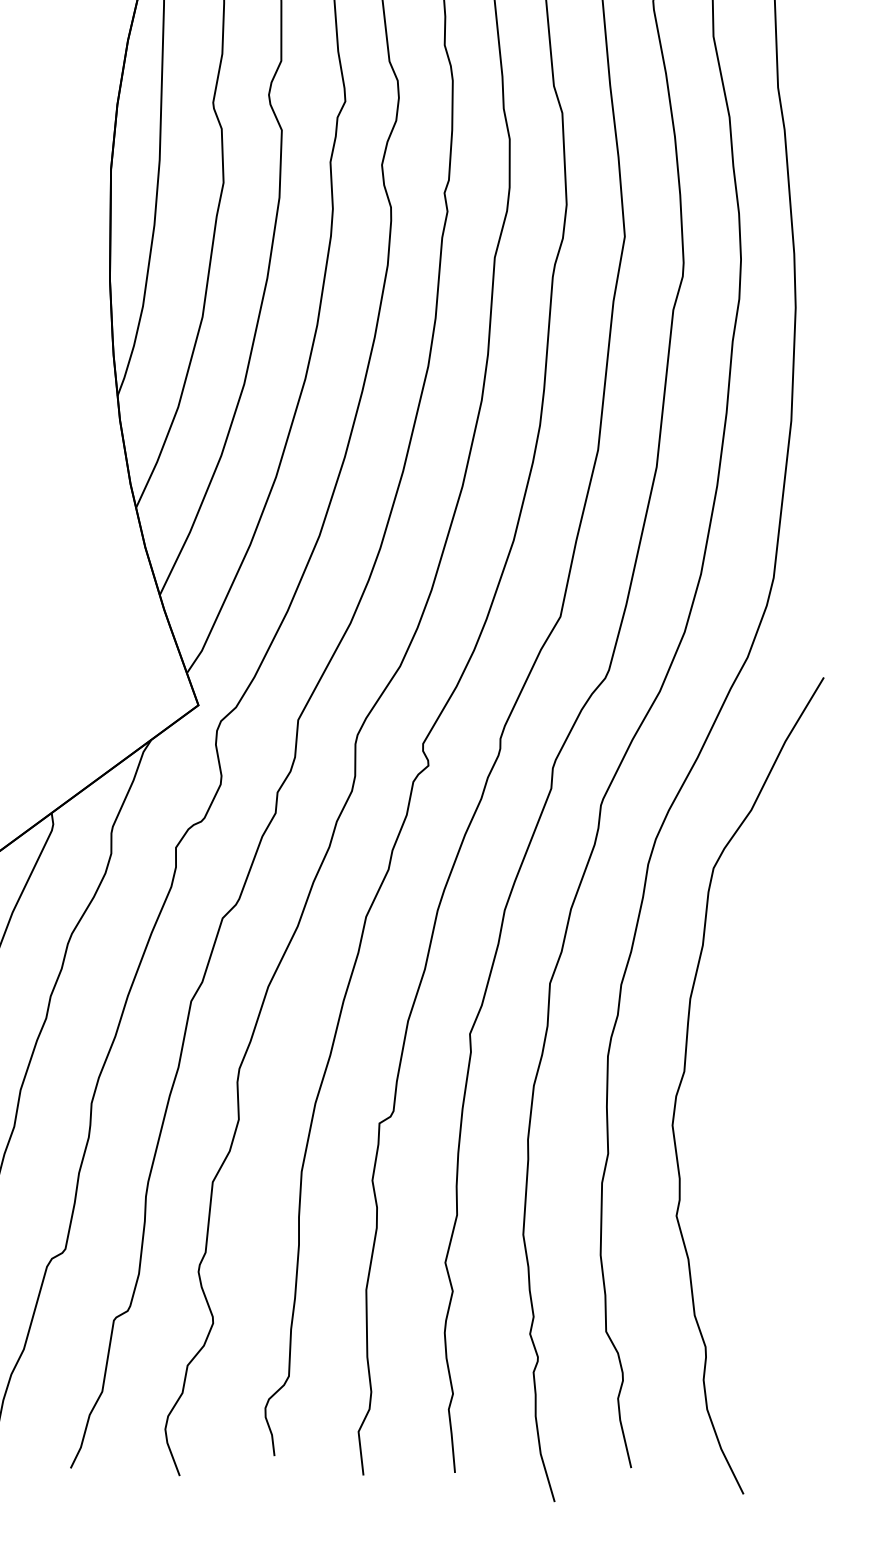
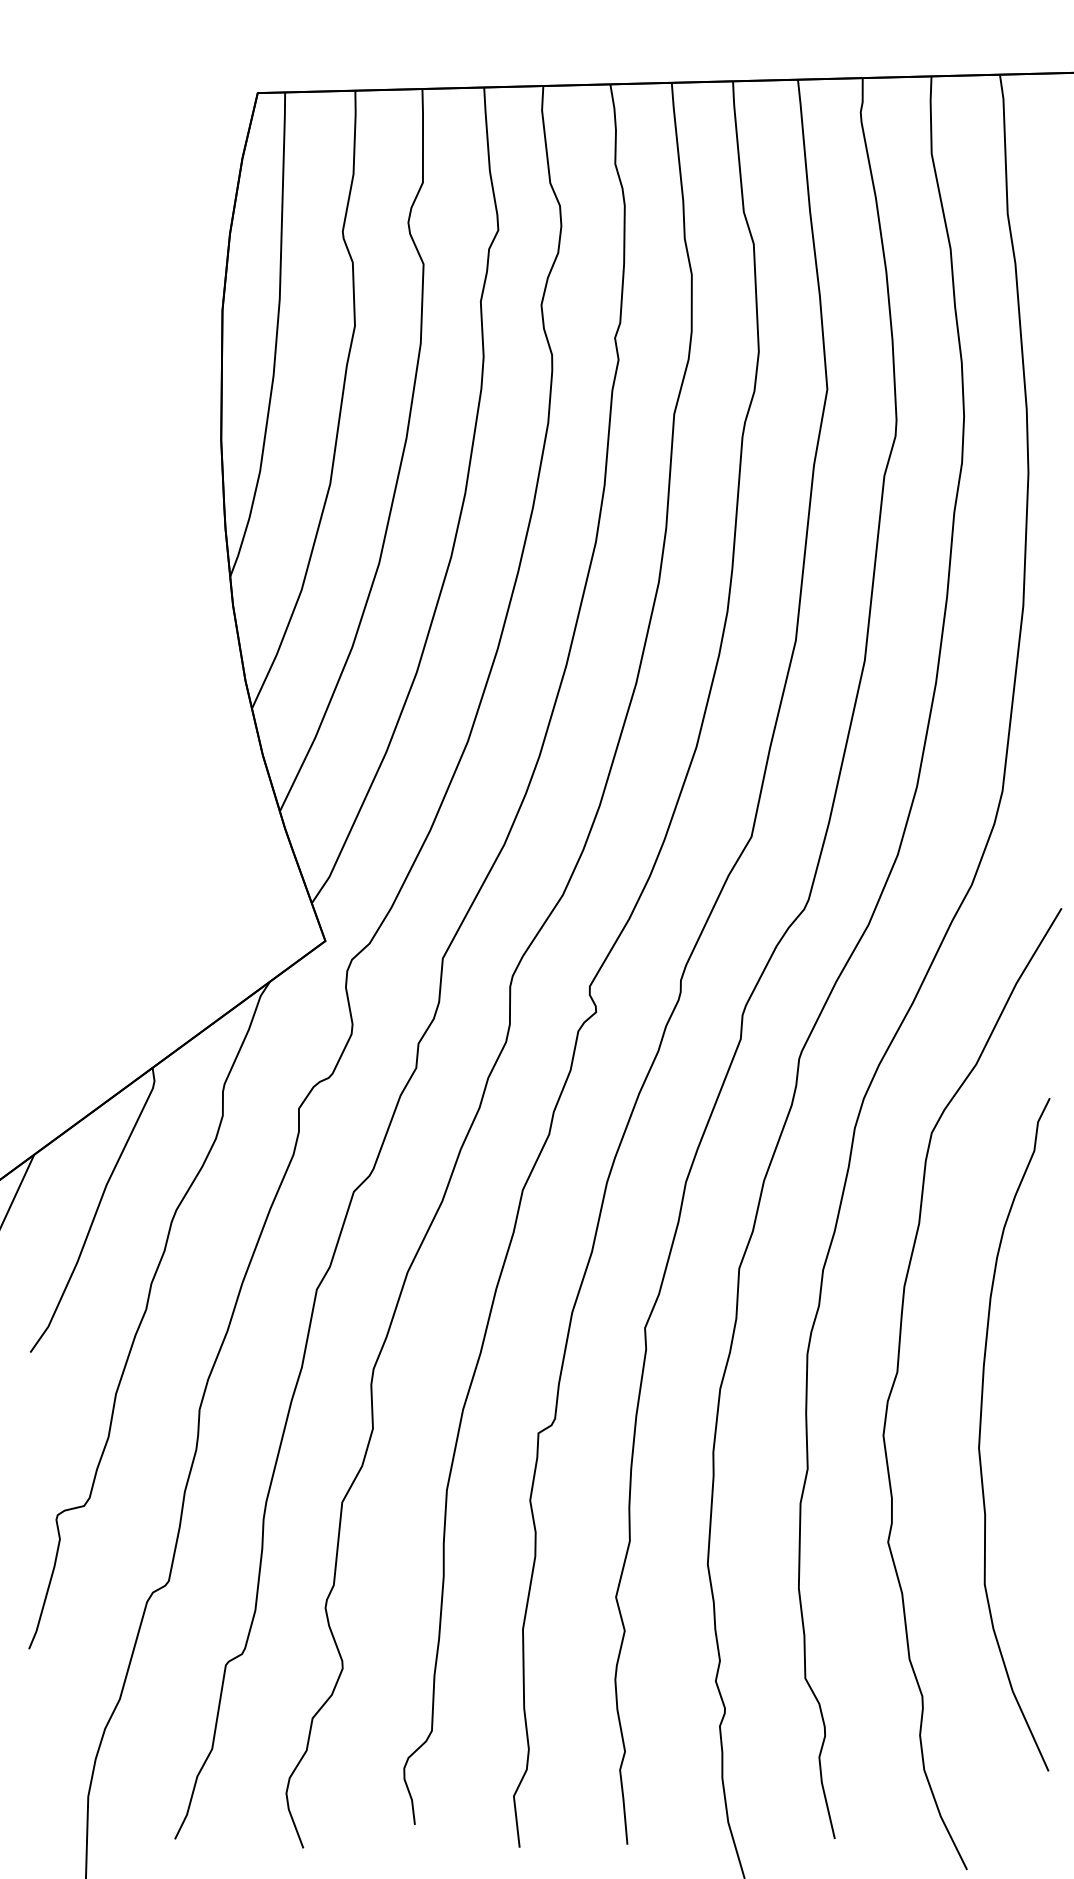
part: (755, 1119) -> (981, 1428), added

